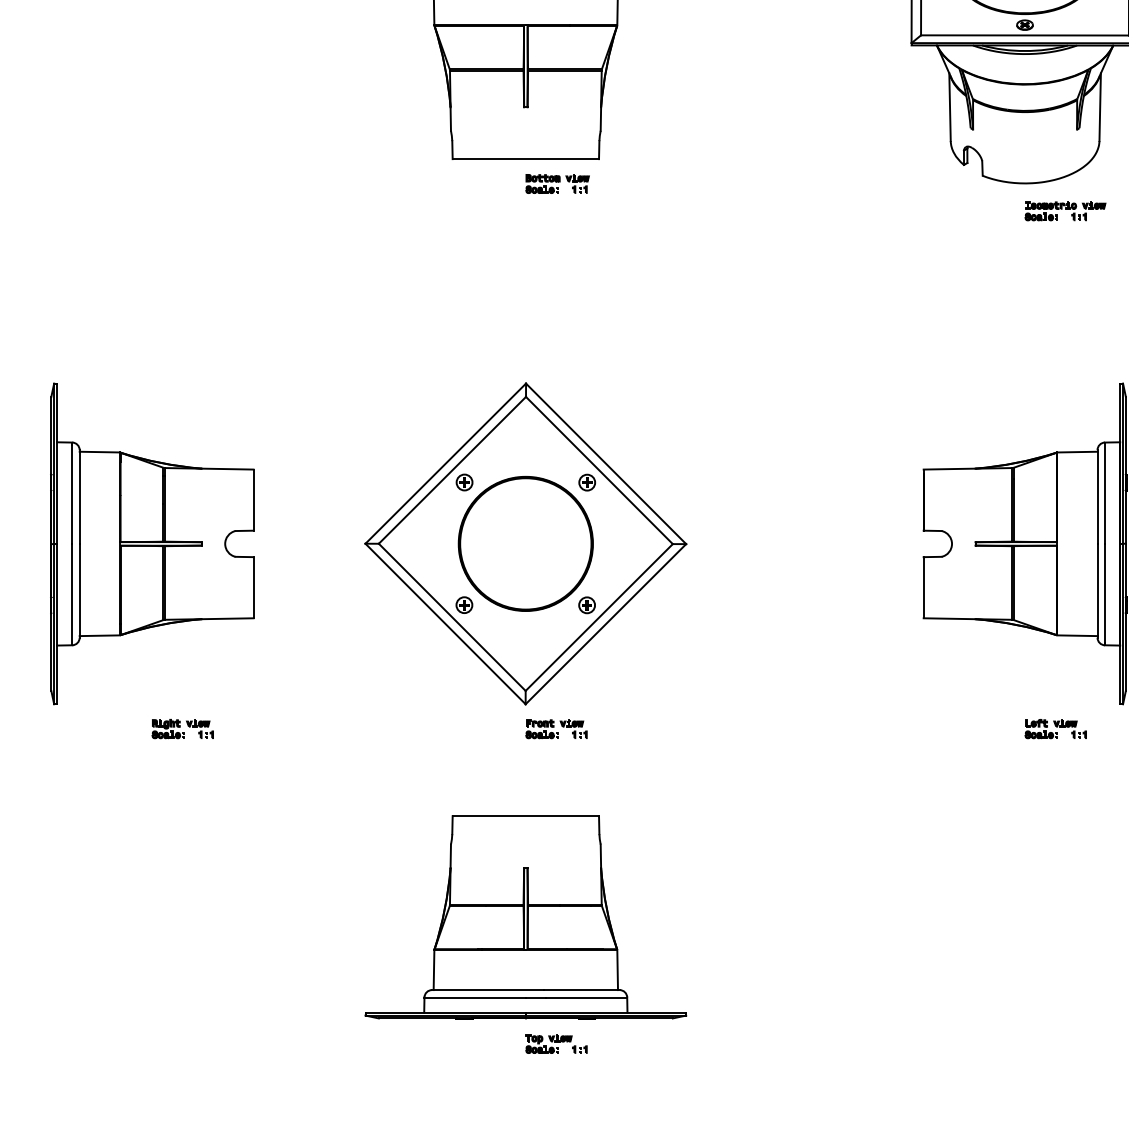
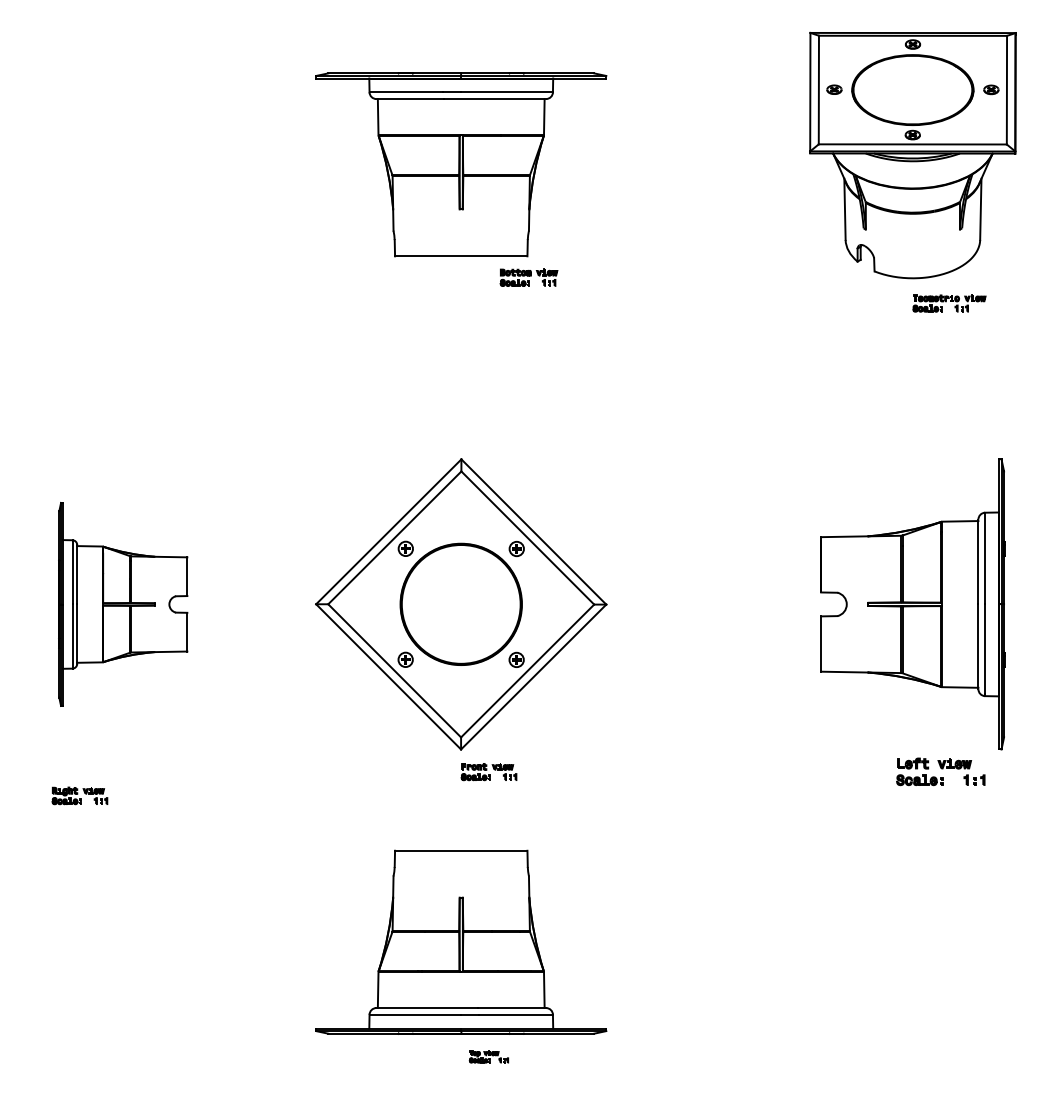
part: (557, 183) -> (528, 277), moved
part: (151, 544) -> (122, 604), size x0.7
part: (182, 728) -> (79, 795), moved
part: (1055, 728) -> (940, 771), size x1.6
part: (555, 1043) -> (488, 1056), size x0.7

